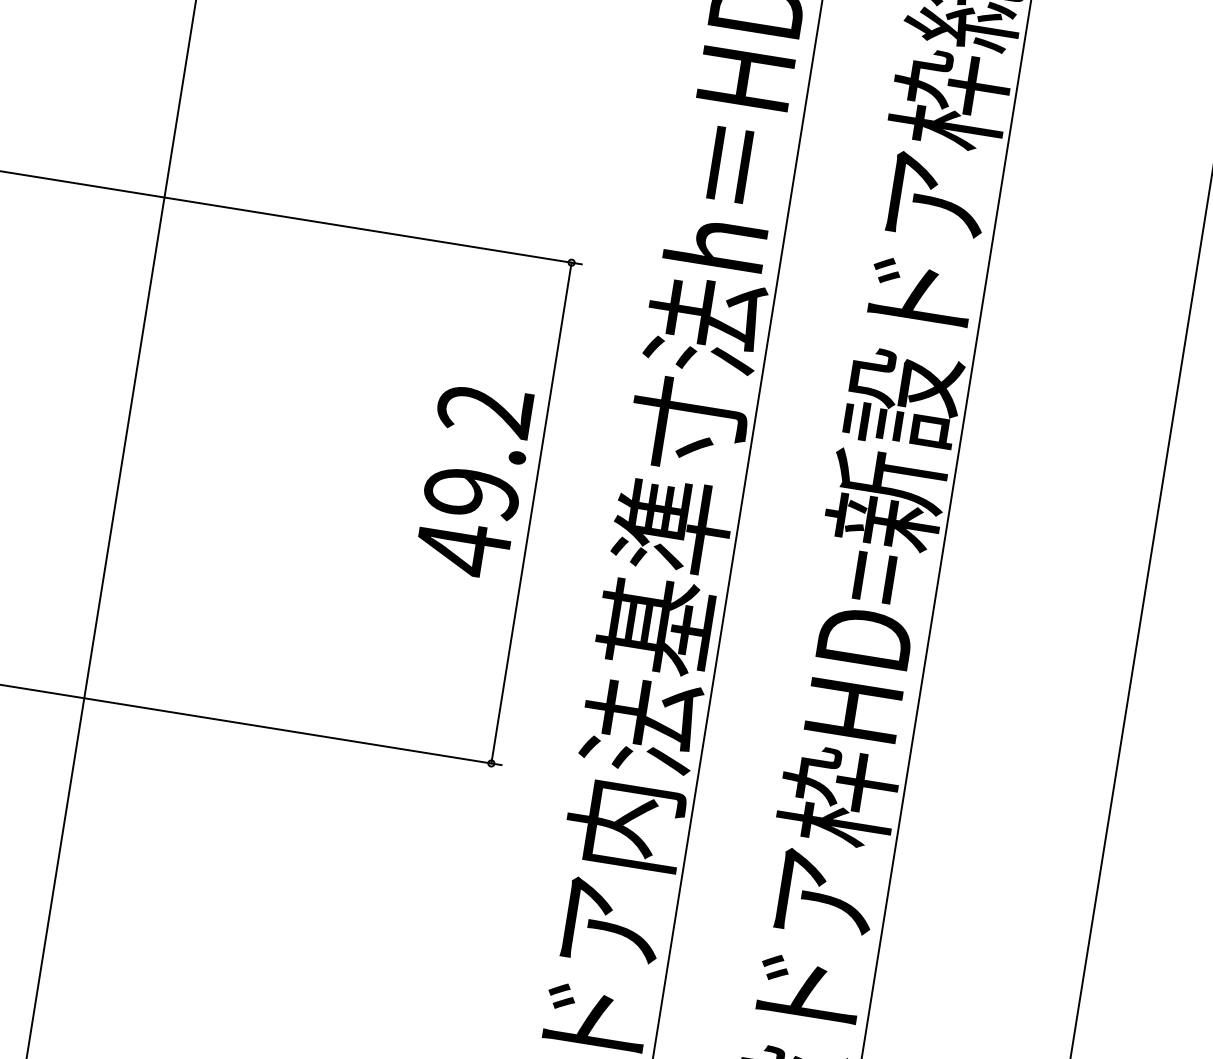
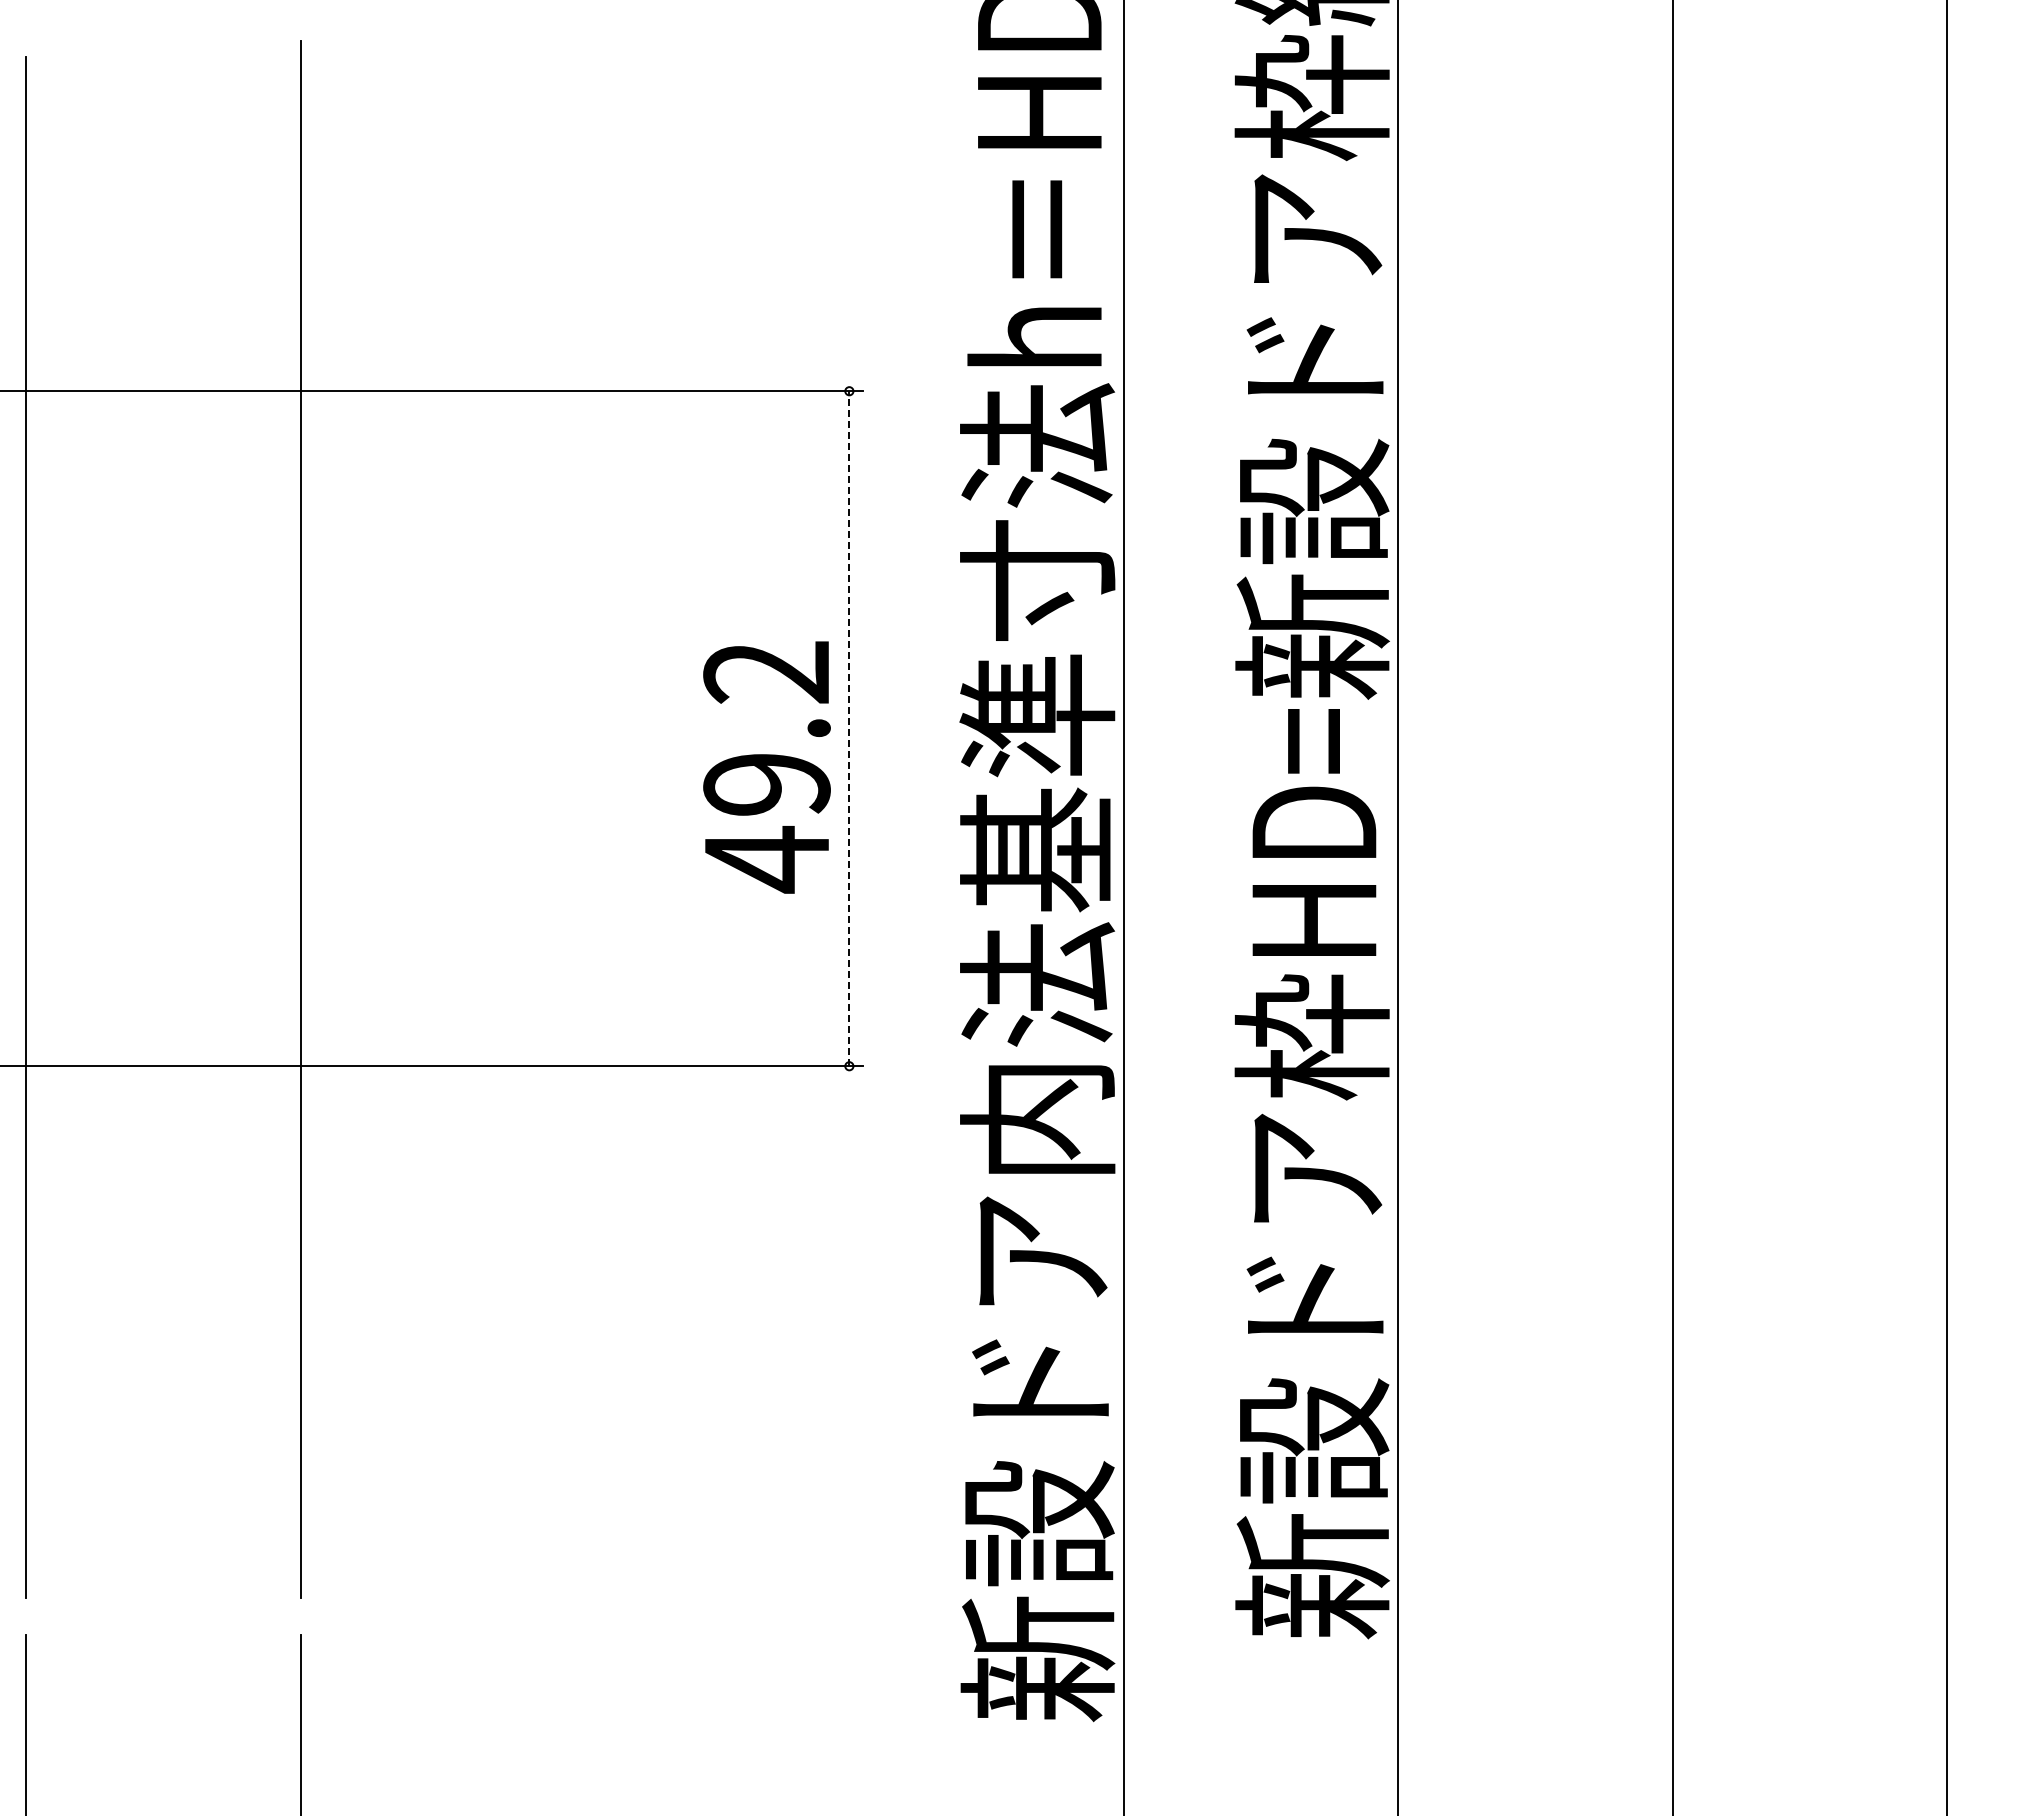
text: (473, 480) -> (766, 767), moved
line: (531, 512) -> (849, 728), solid -> dashed

